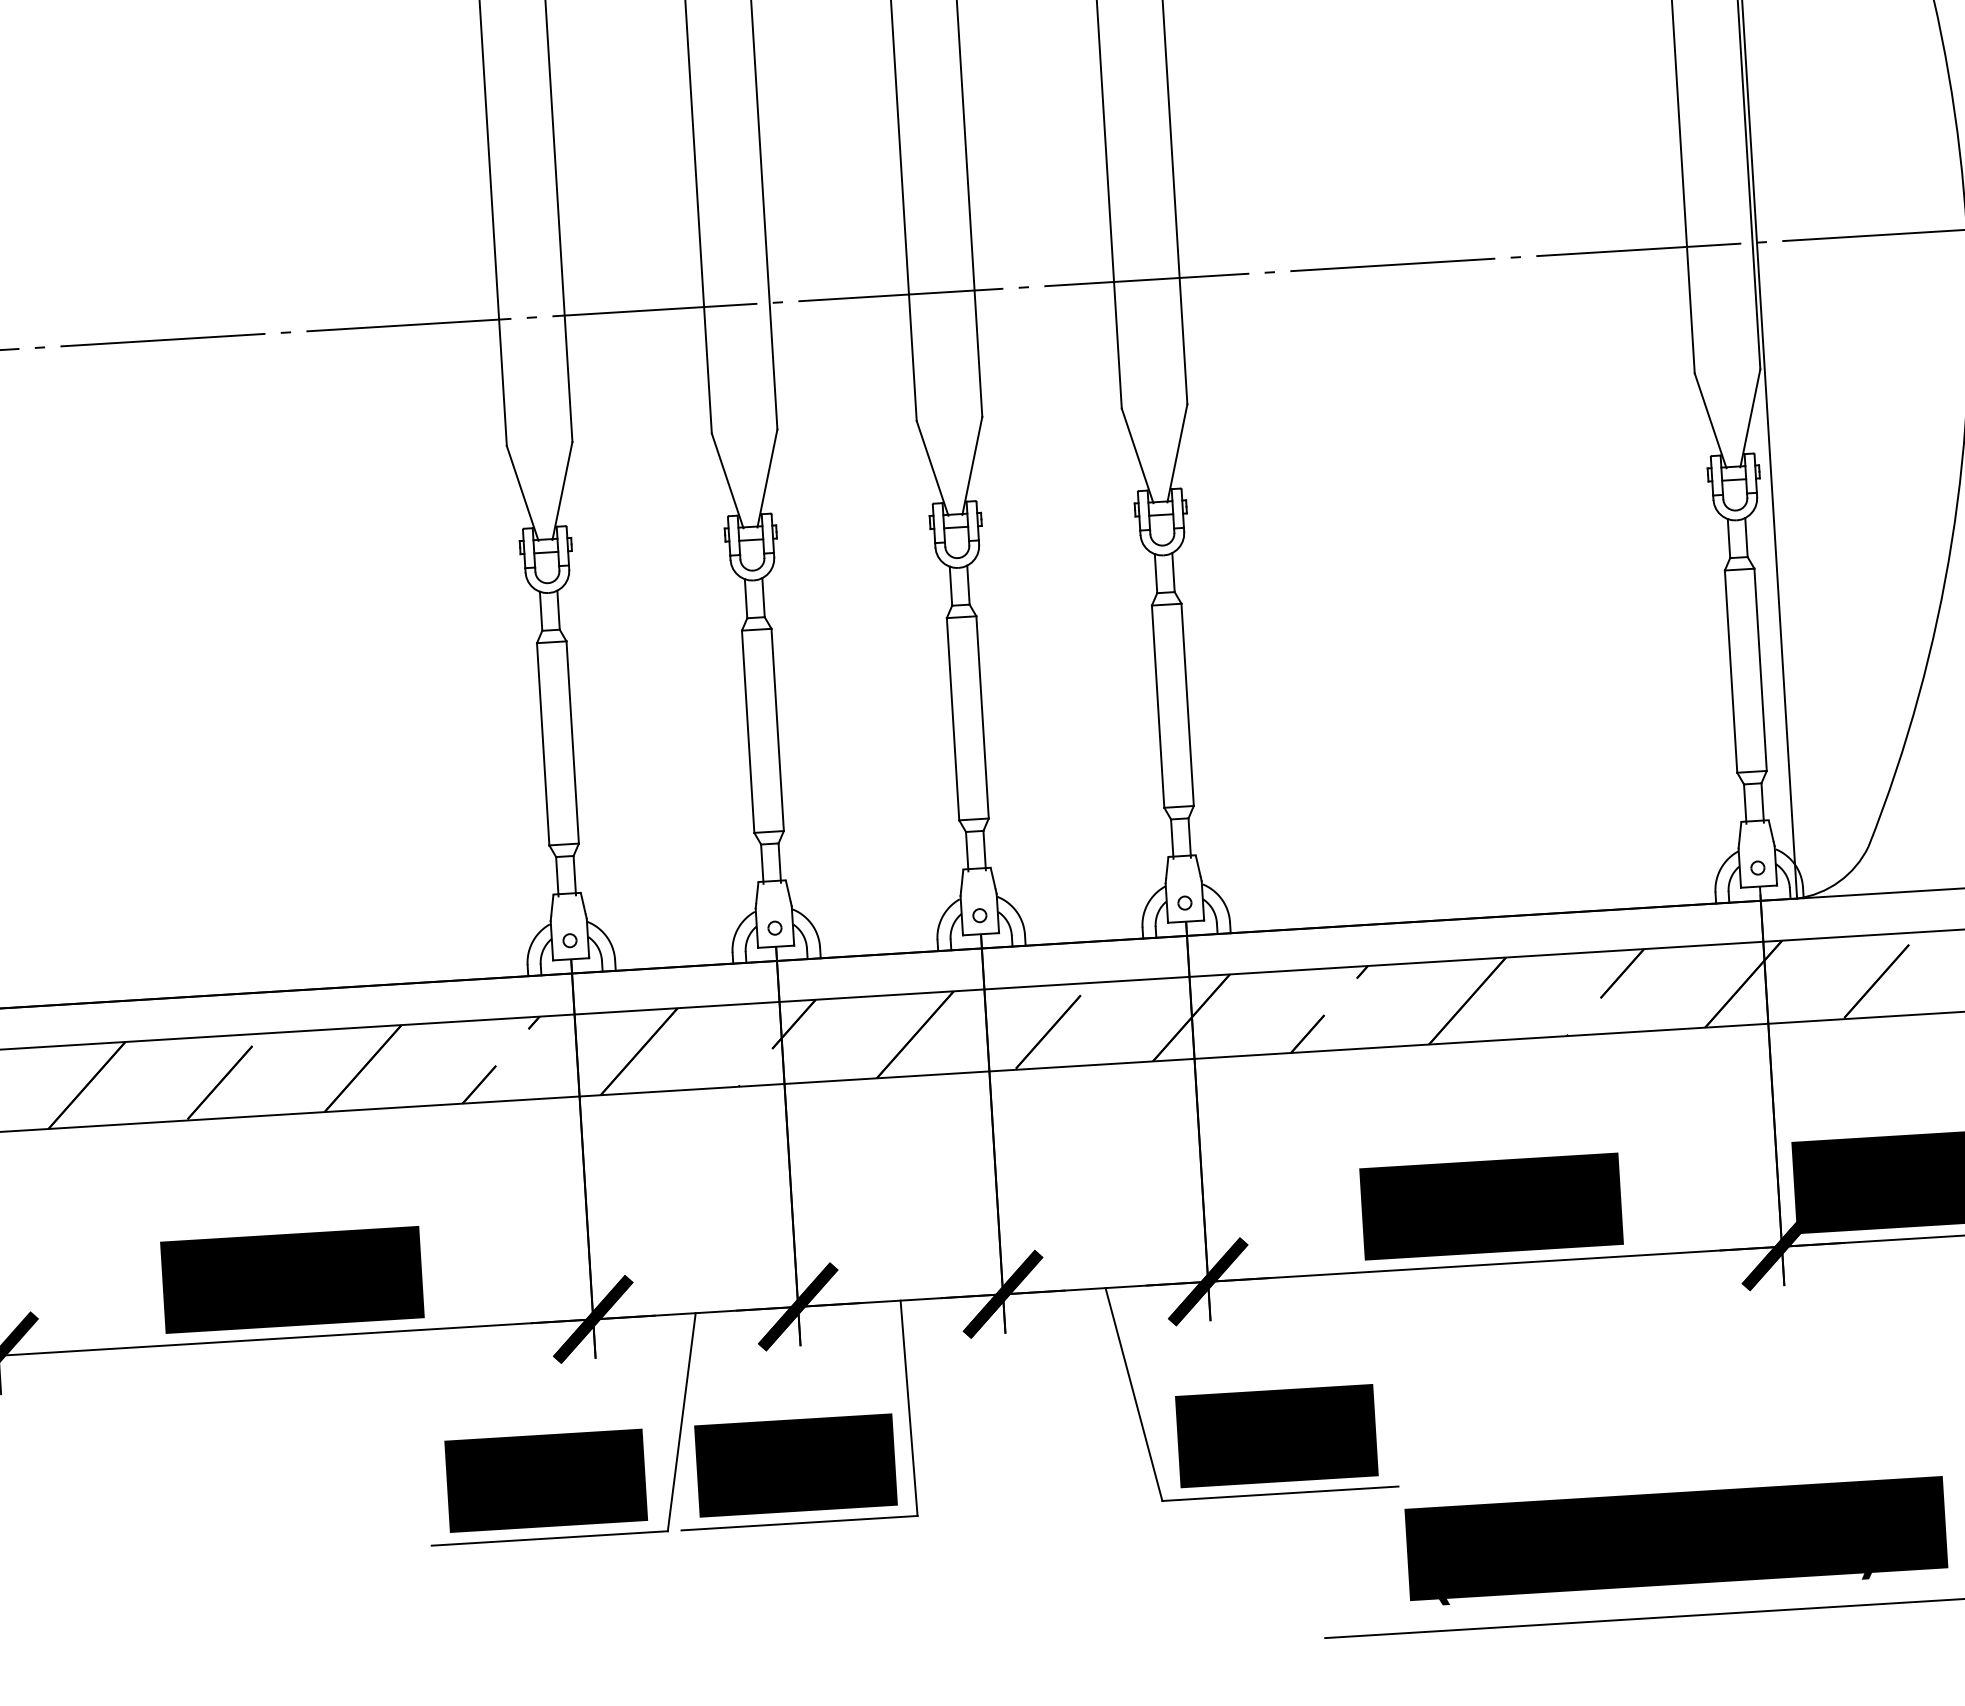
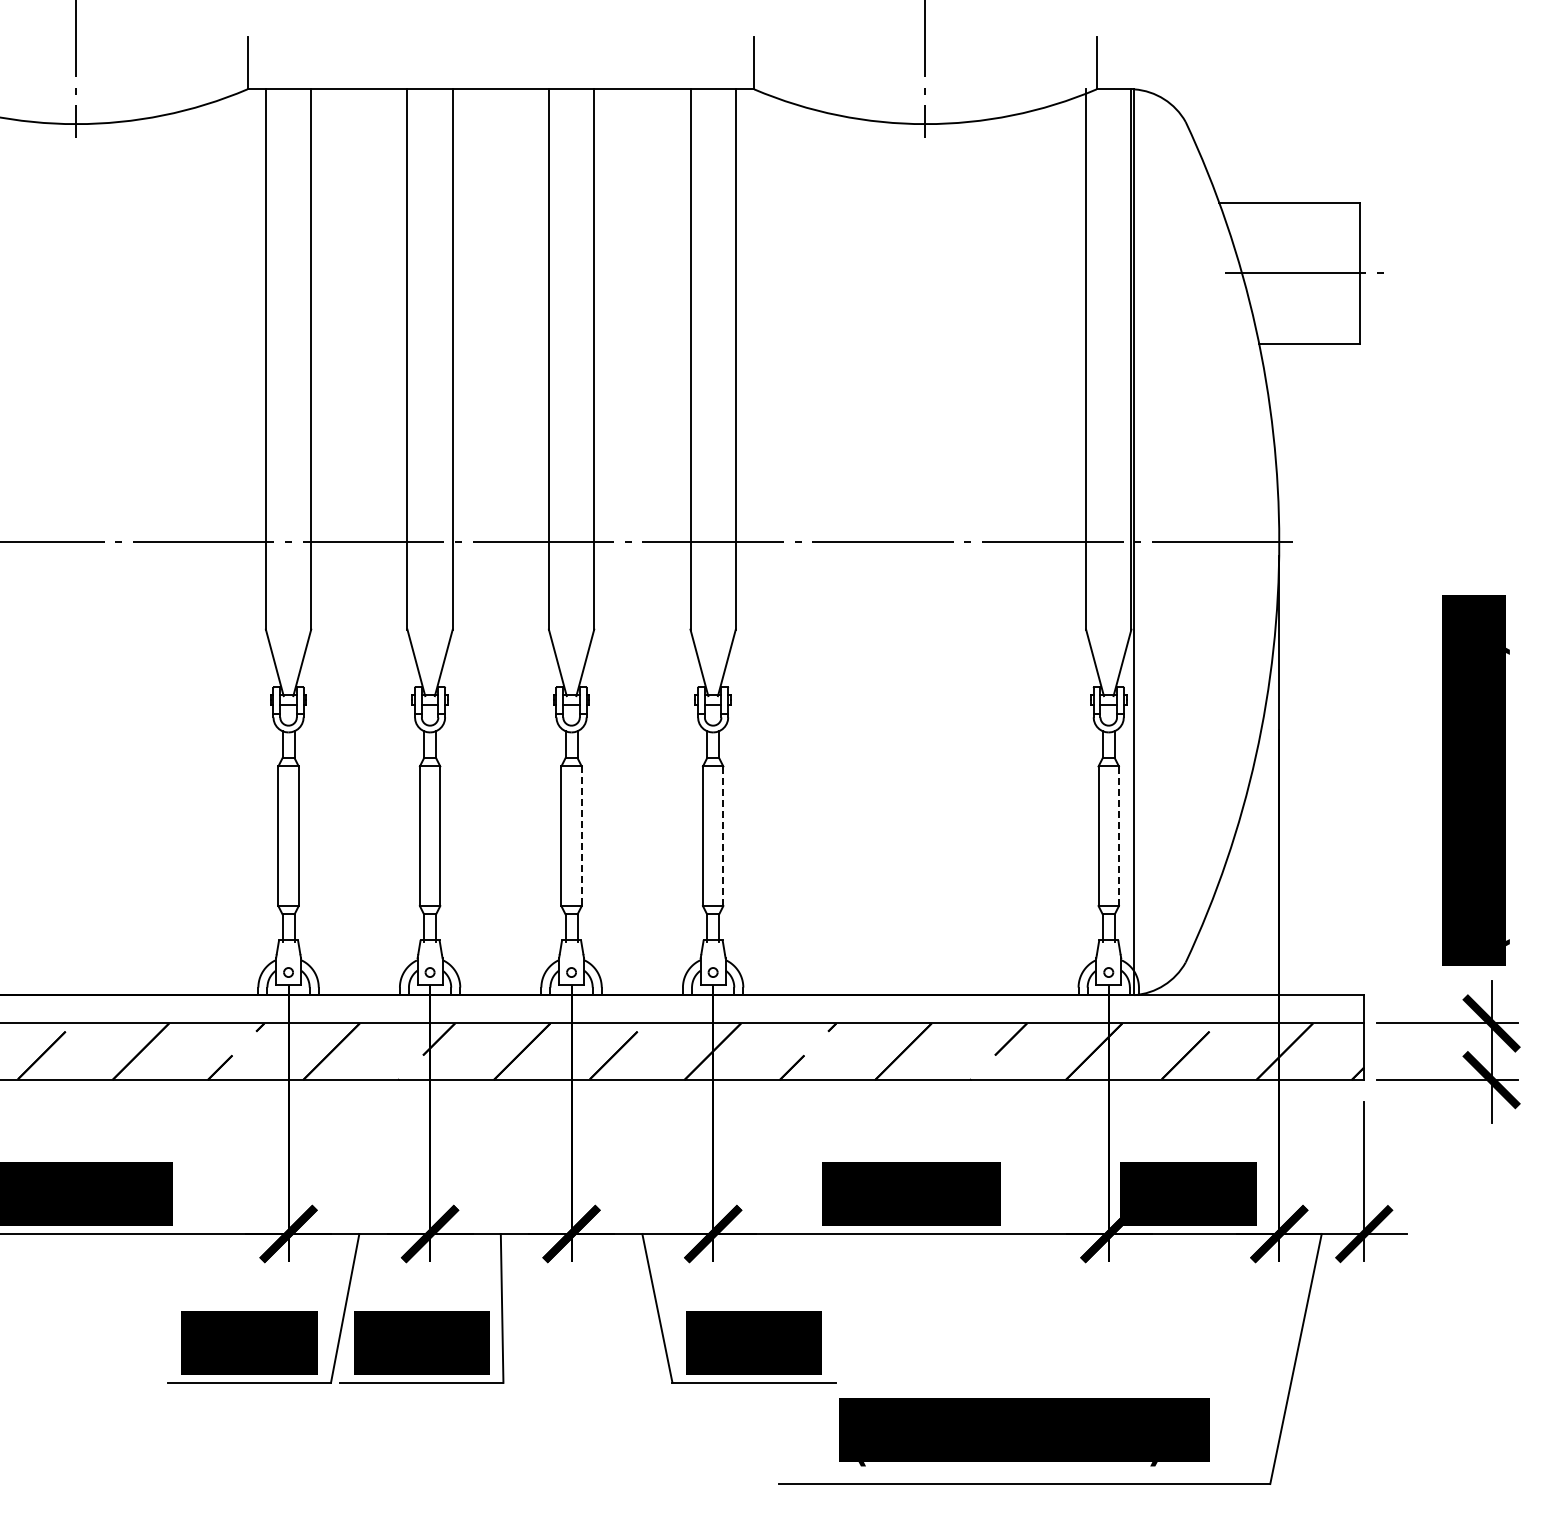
line: (1759, 670) -> (1118, 836), solid -> dashed
line: (1187, 705) -> (723, 836), solid -> dashed
line: (982, 717) -> (581, 836), solid -> dashed

